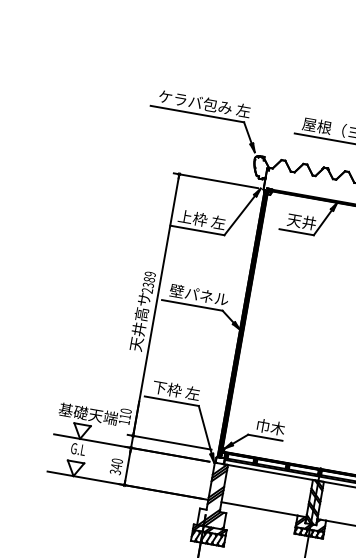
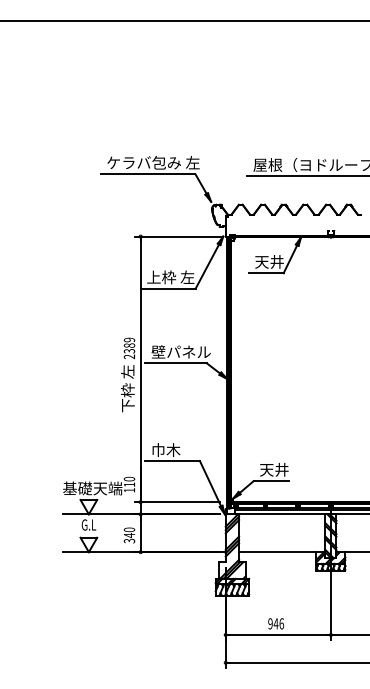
text: (140, 321) -> (127, 388), 天井高サ -> 下枠 左
text: (175, 389) -> (174, 449), 下枠 左 -> 巾木
text: (270, 426) -> (274, 469), 巾木 -> 天井

